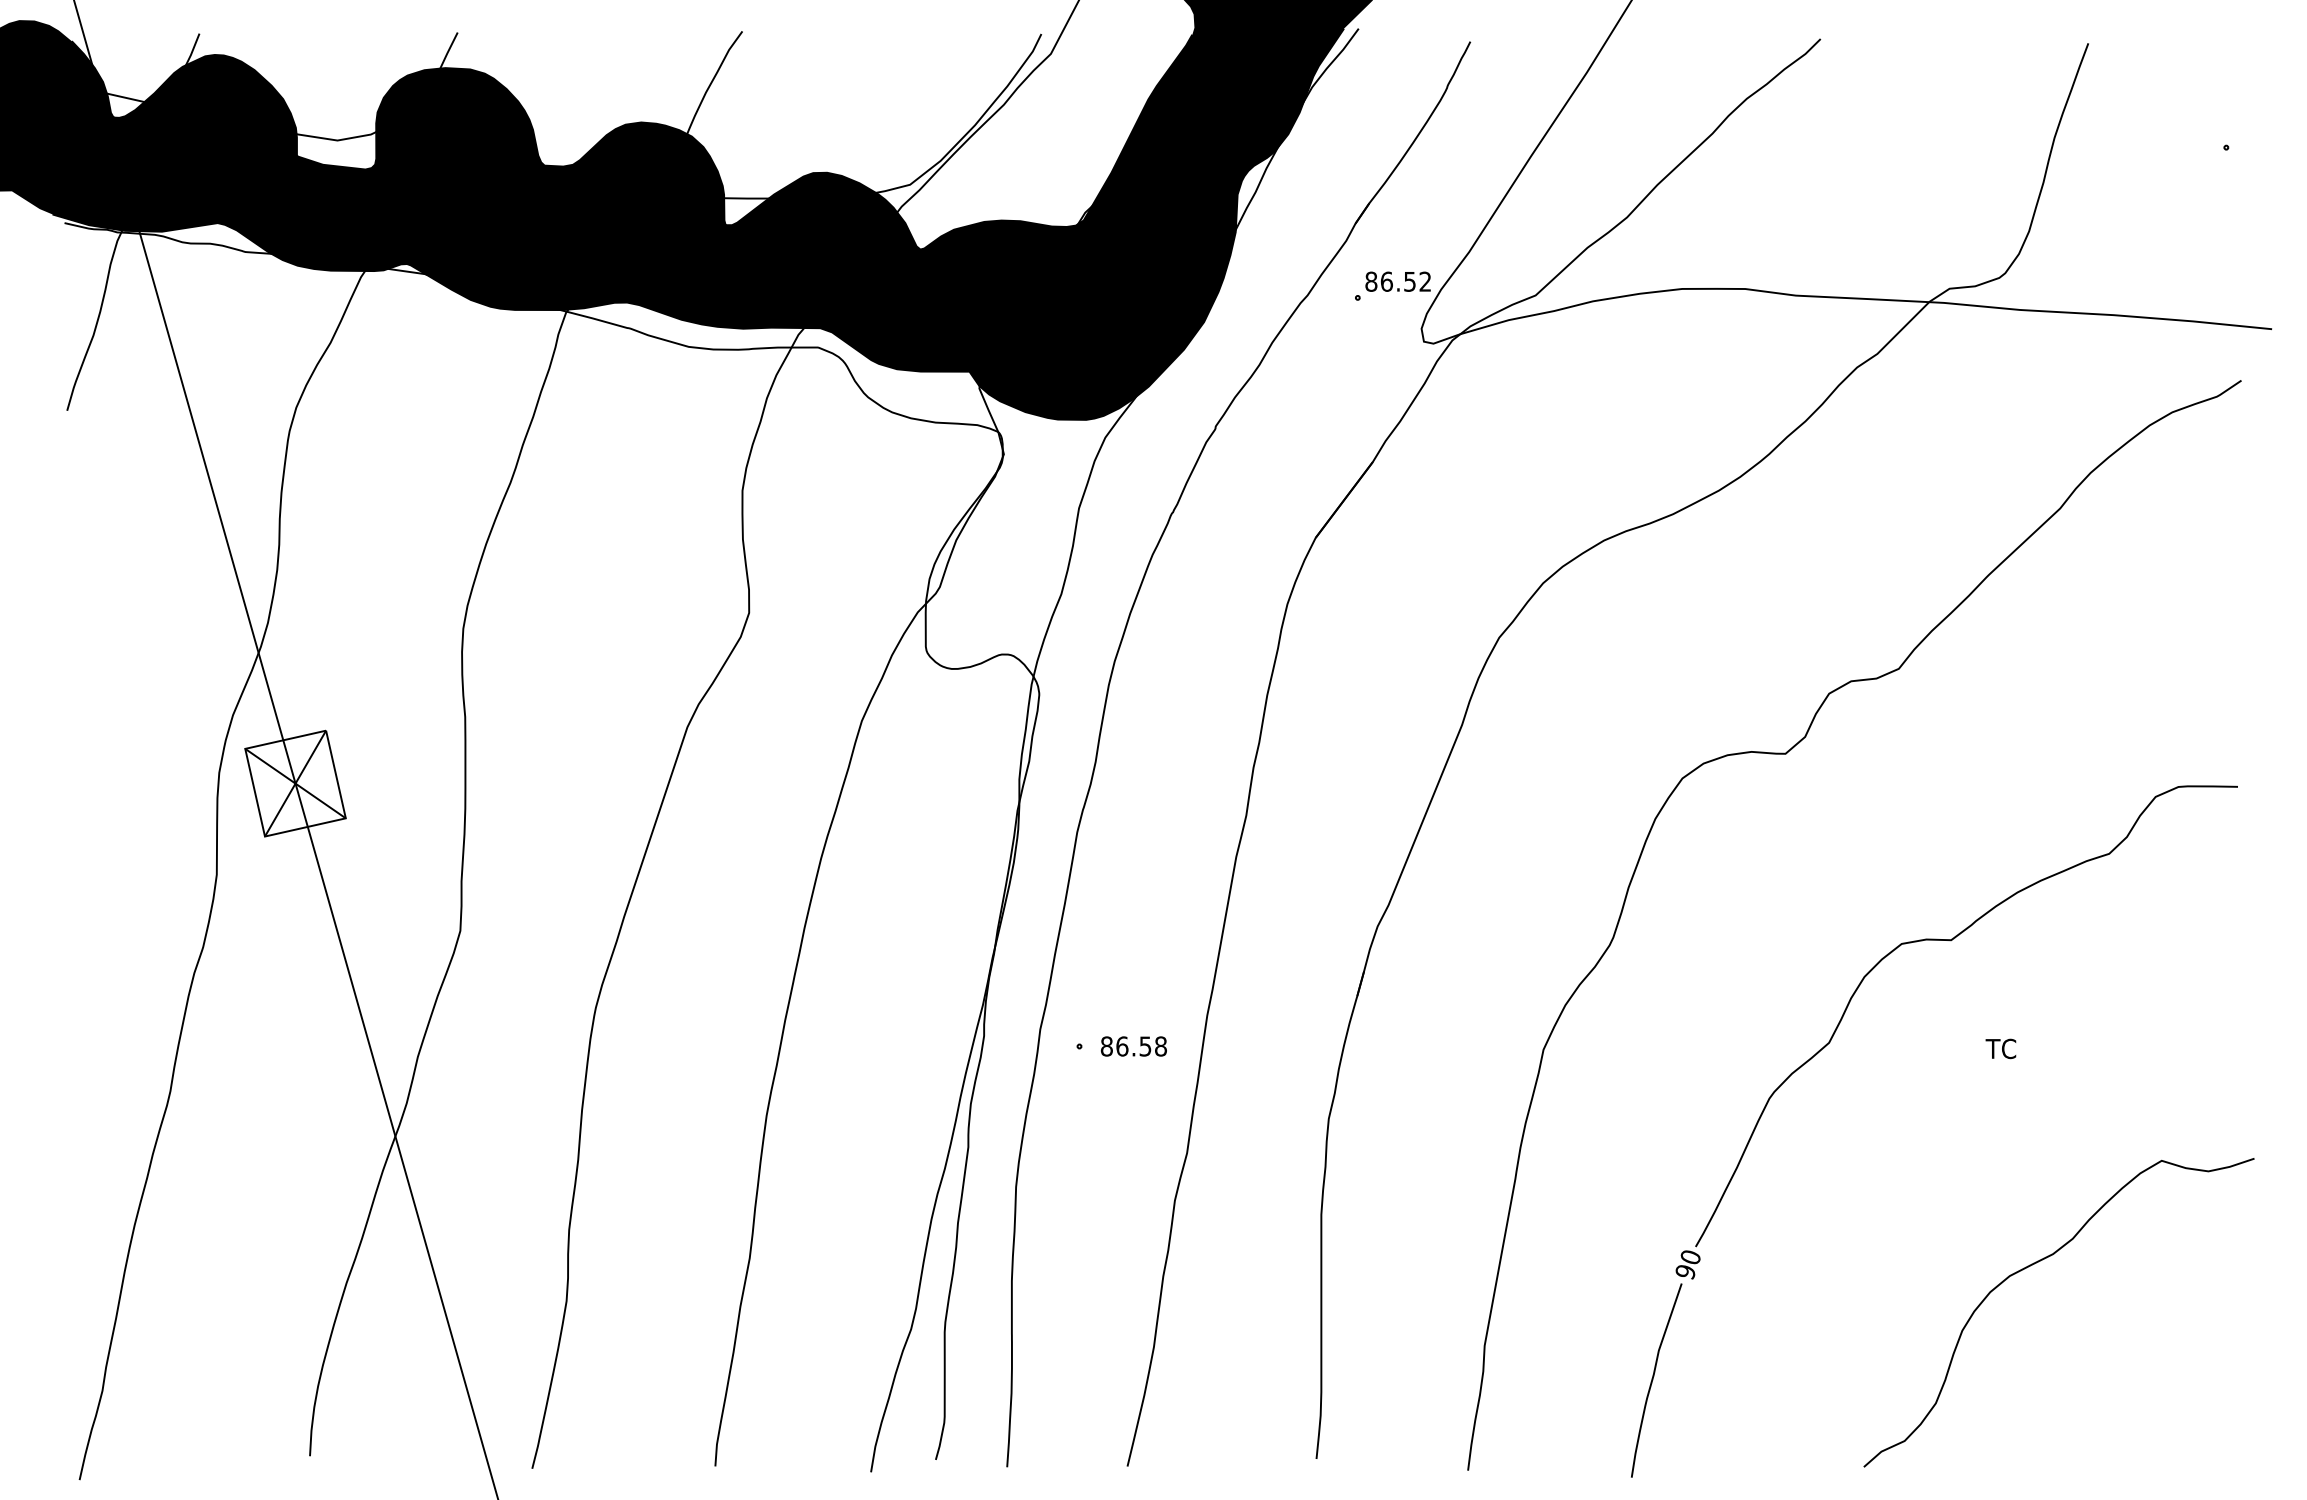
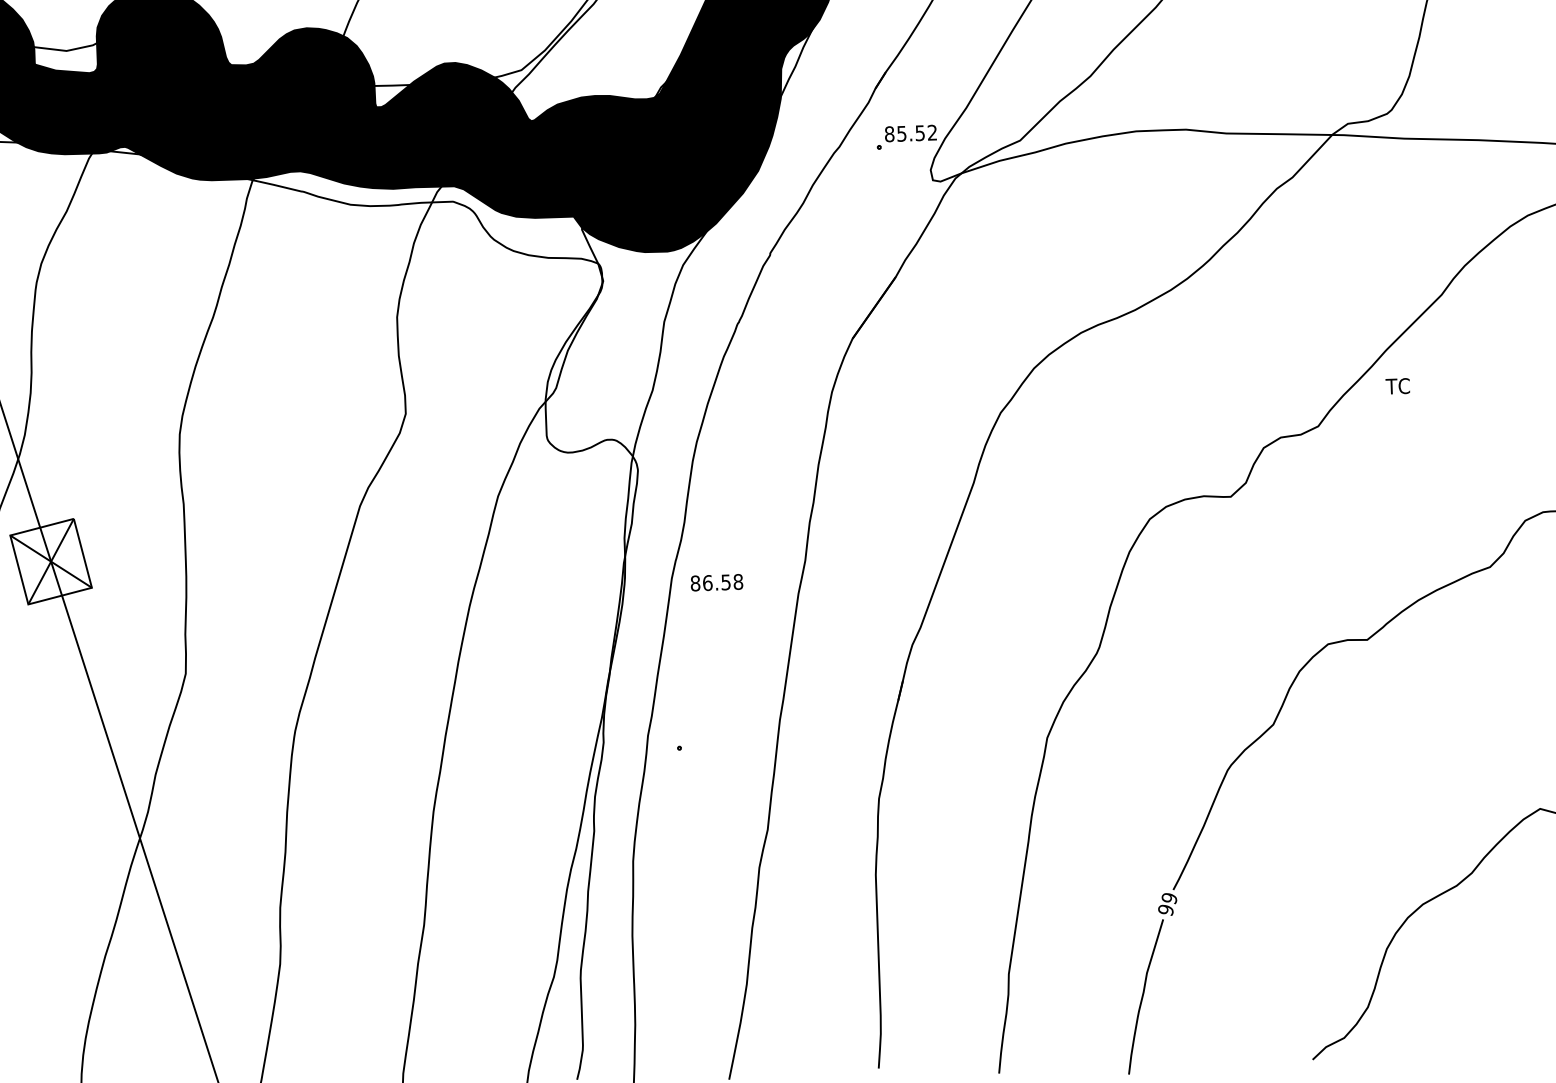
text: (1386, 281) -> (901, 133), 86.52 -> 85.52
text: (1133, 1046) -> (716, 582), moved
text: (2000, 1048) -> (1397, 386), moved
text: (1690, 1257) -> (1169, 898), 90 -> 99

